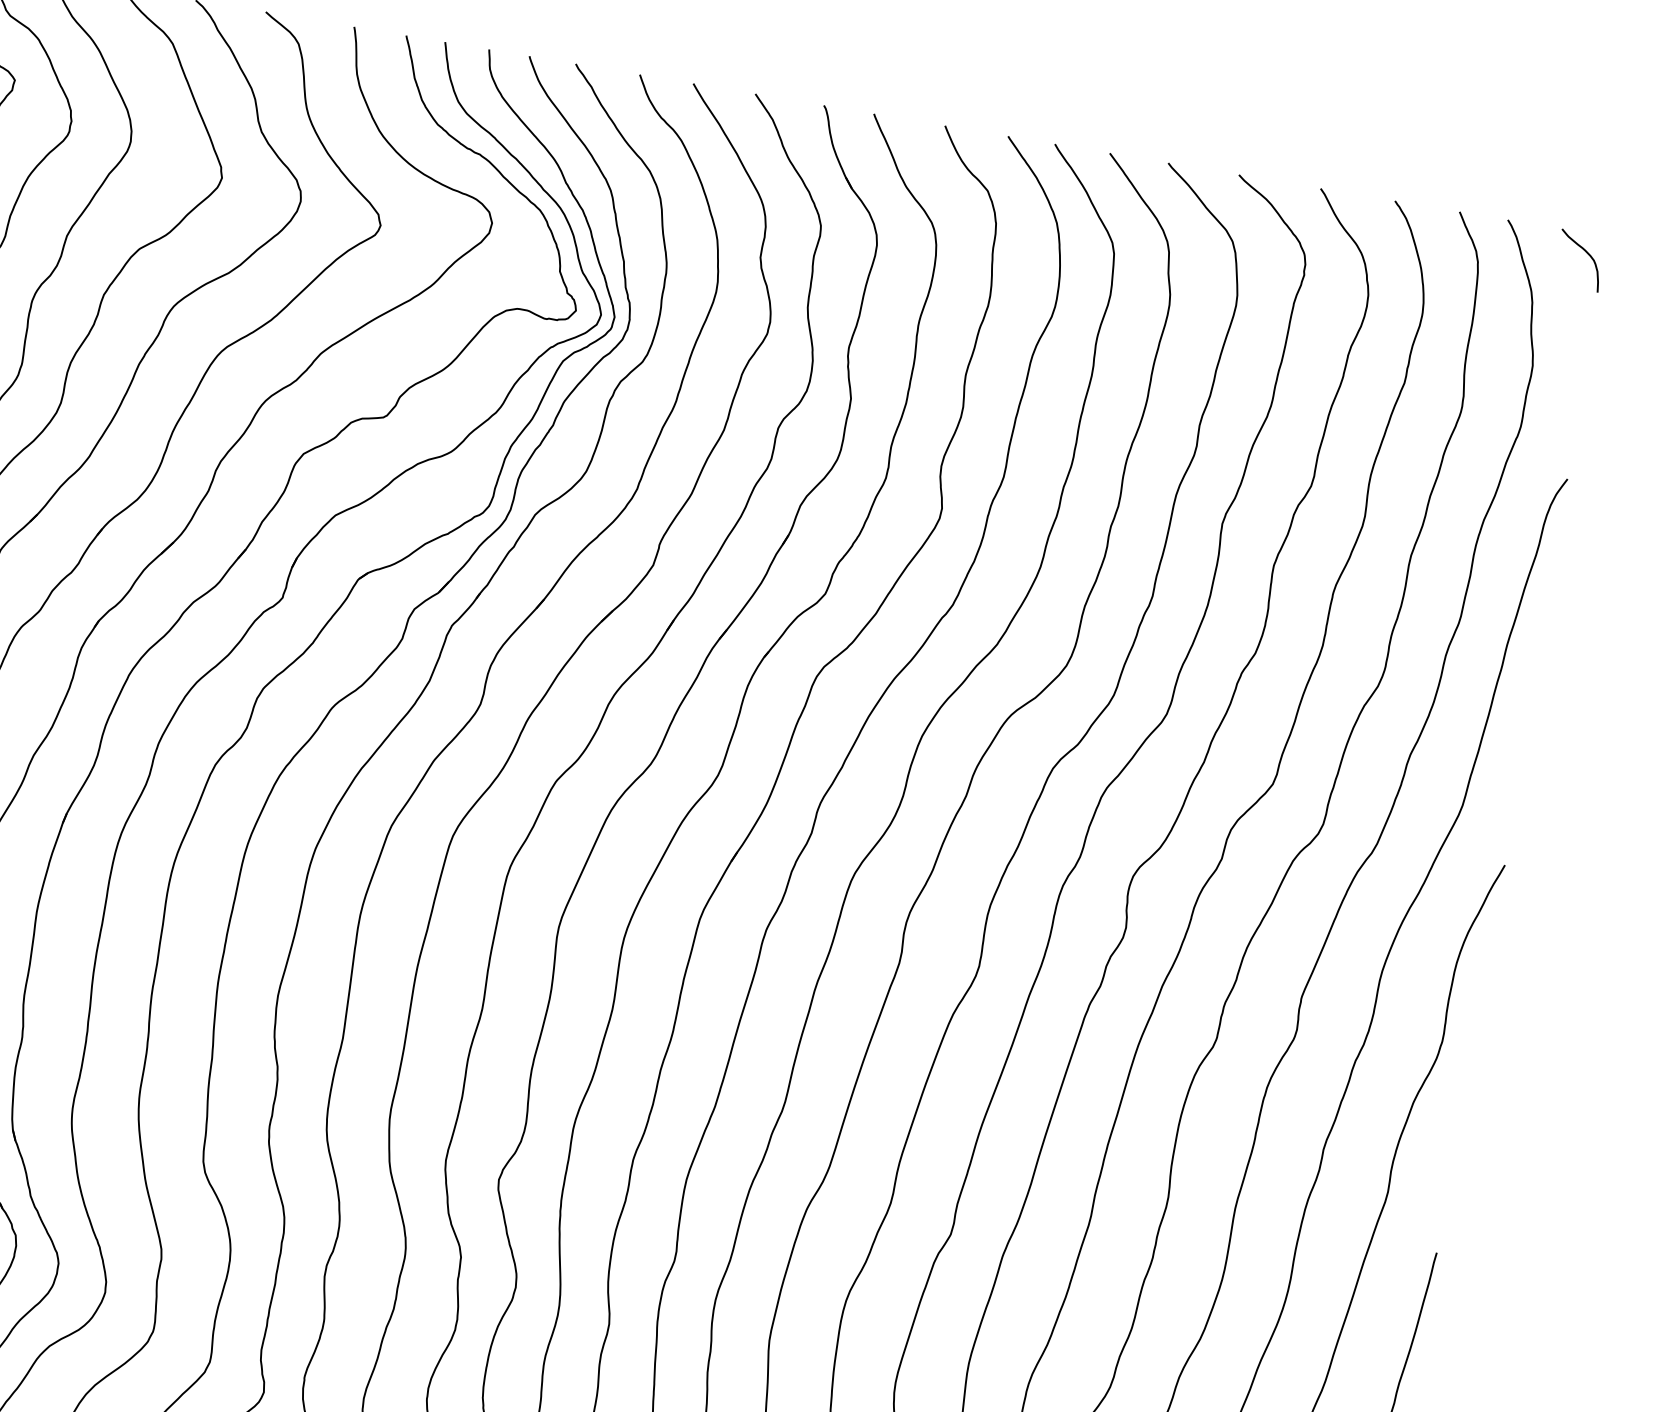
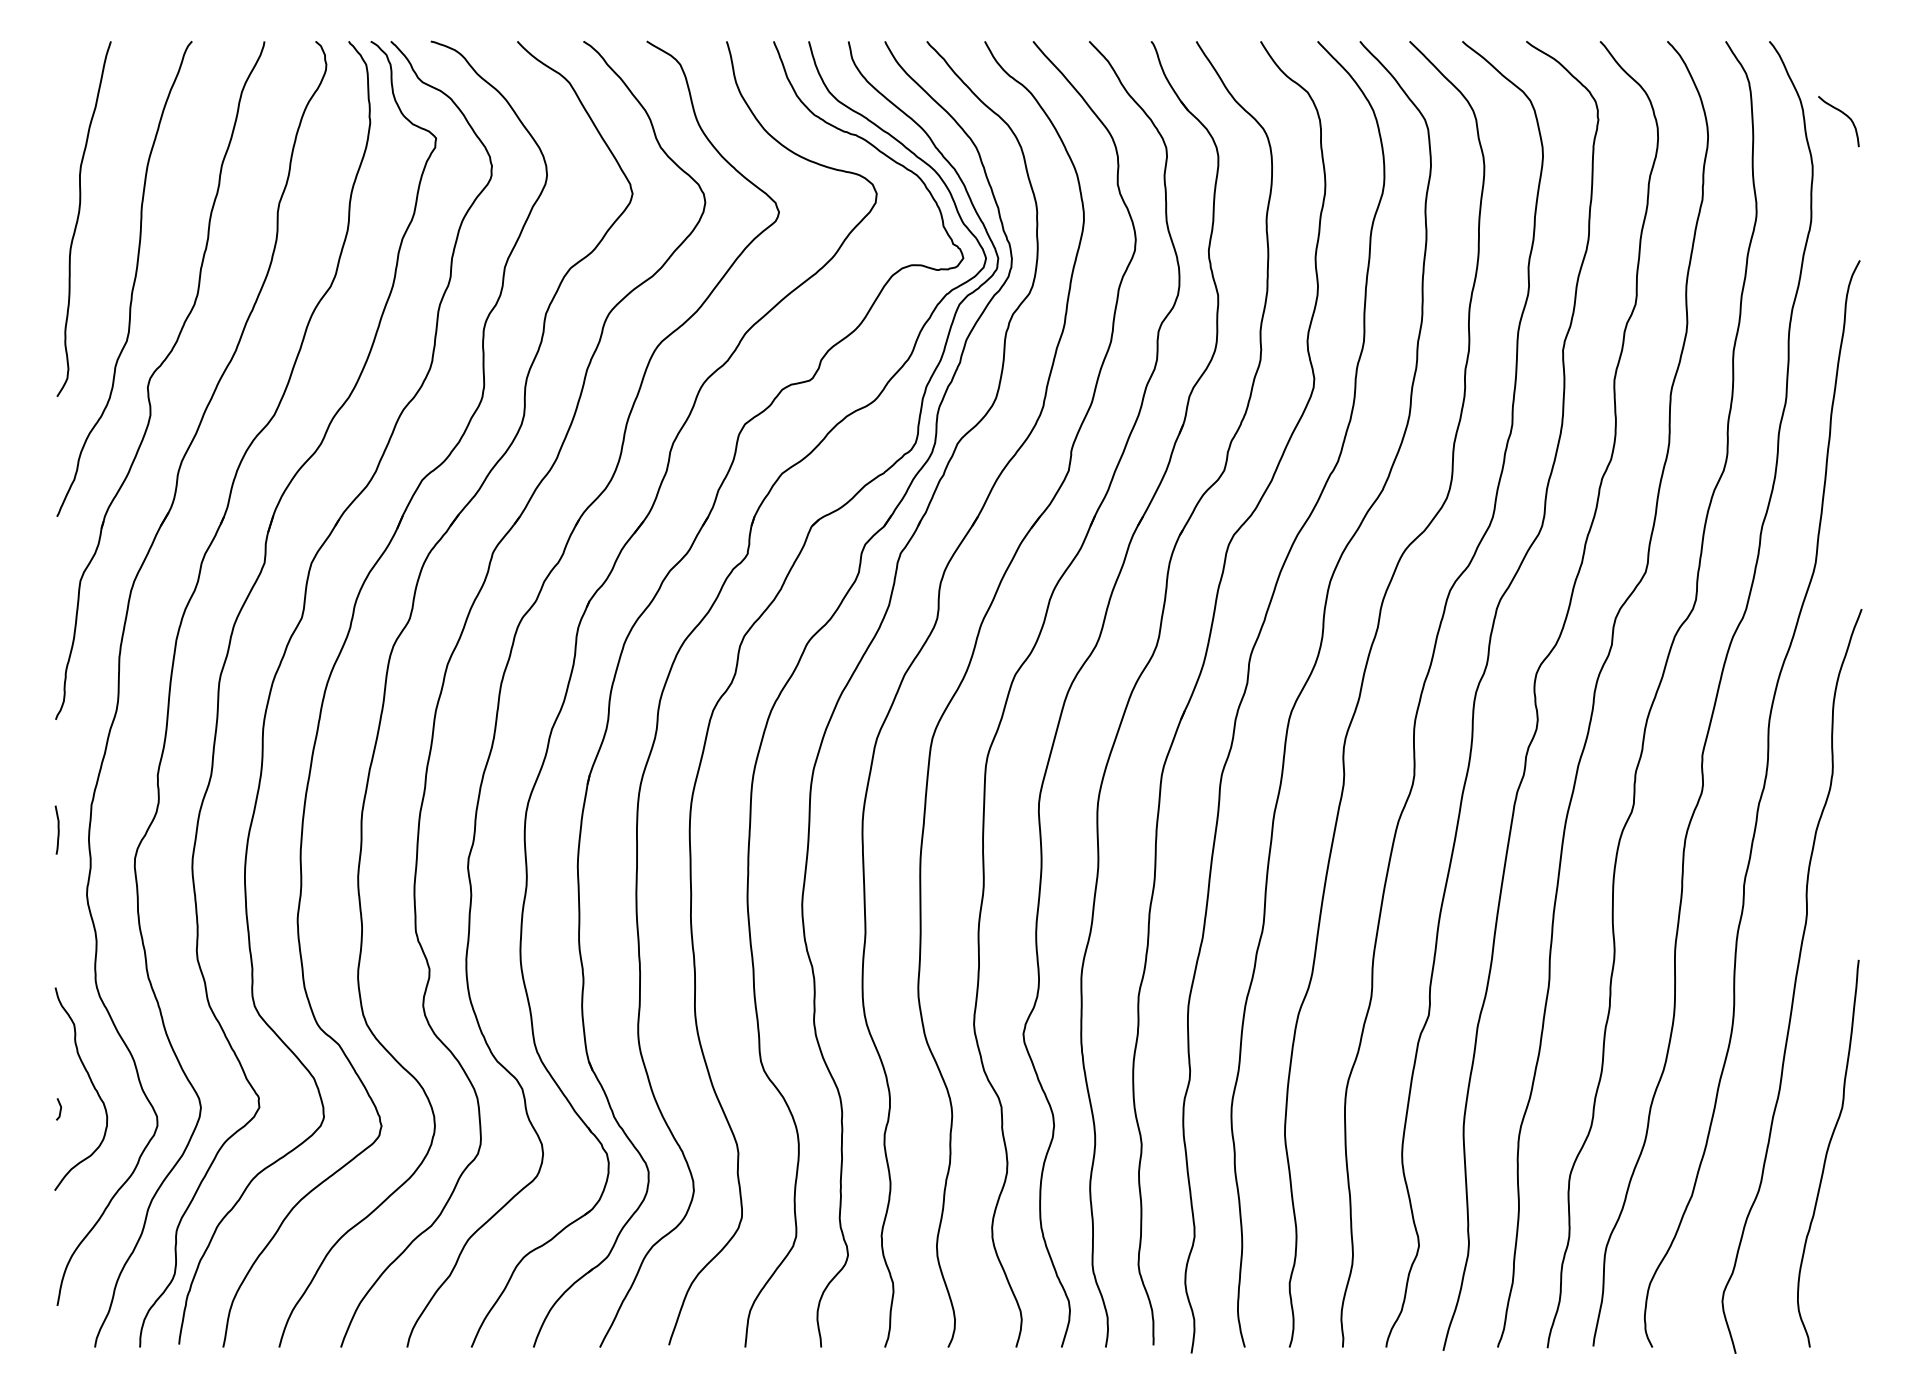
curve: (1587, 254) -> (1844, 115), moved

